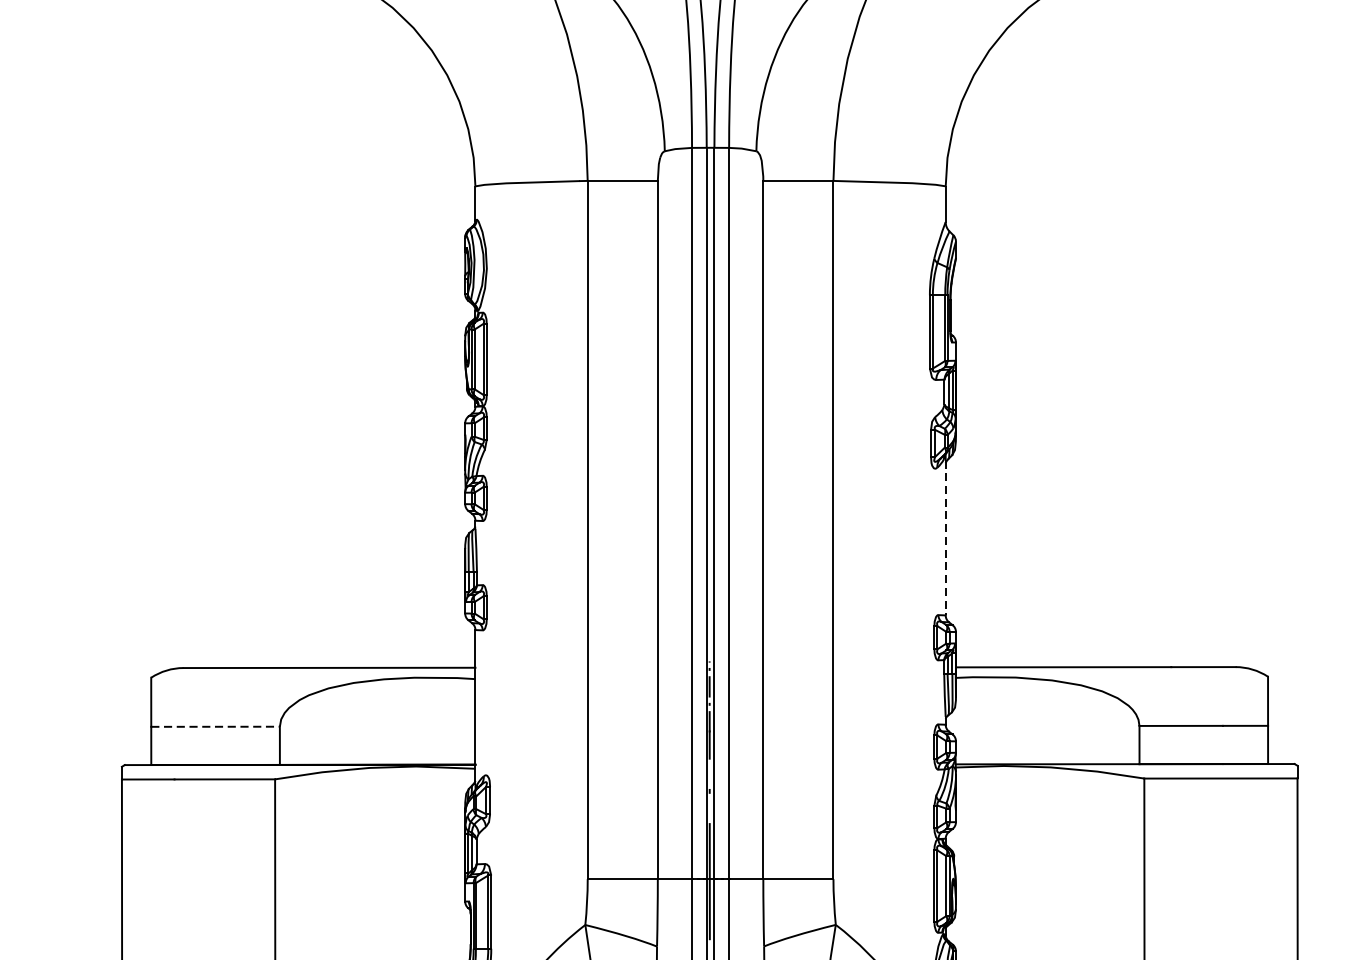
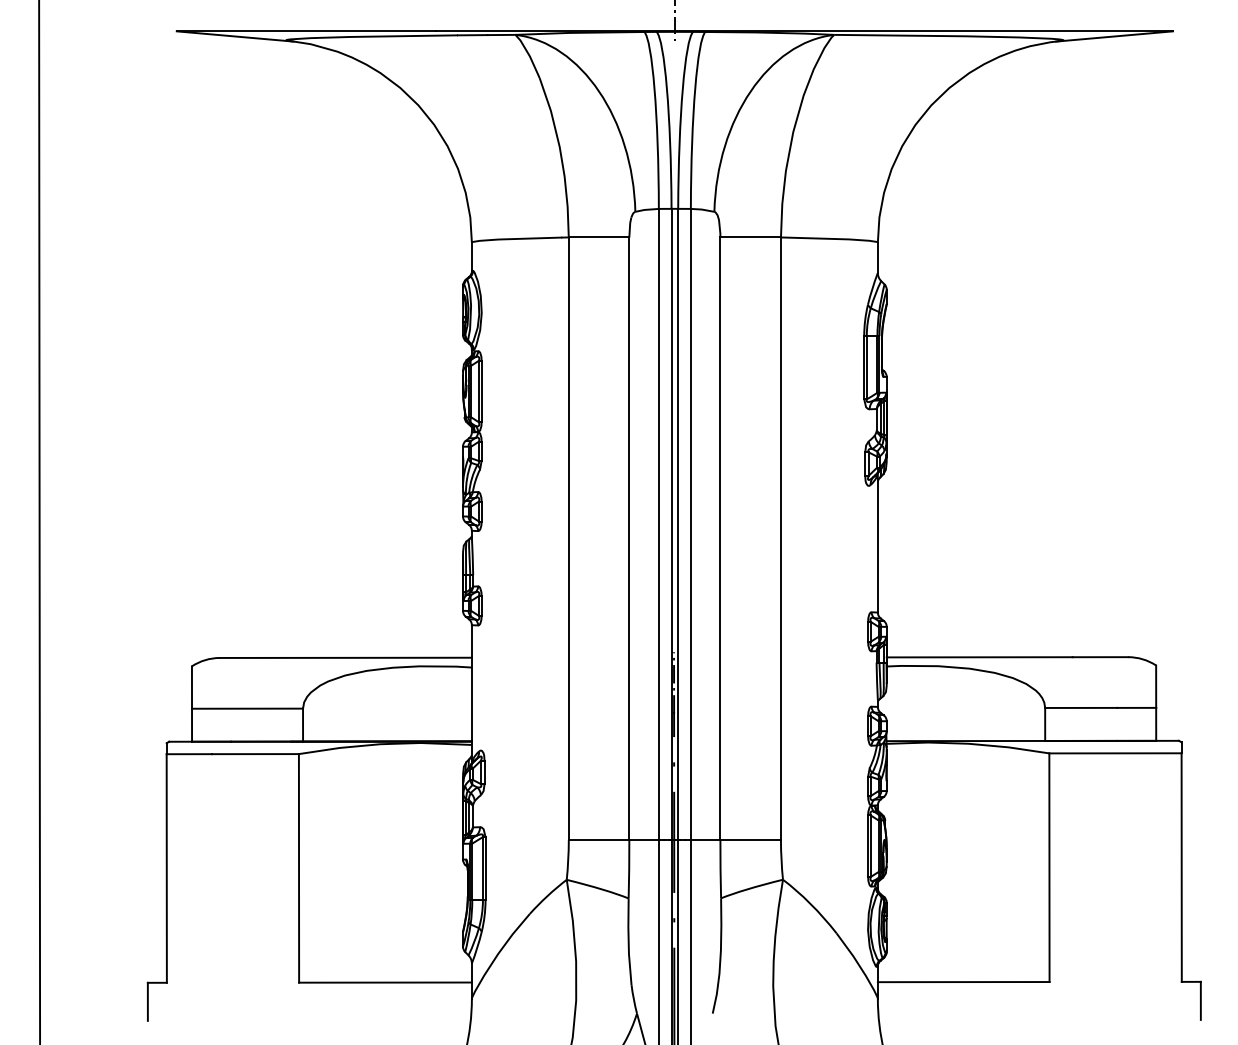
line: (945, 537) -> (877, 545), dashed -> solid
line: (215, 726) -> (247, 708), dashed -> solid

